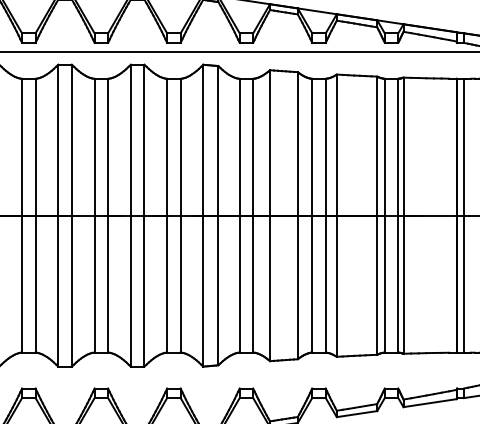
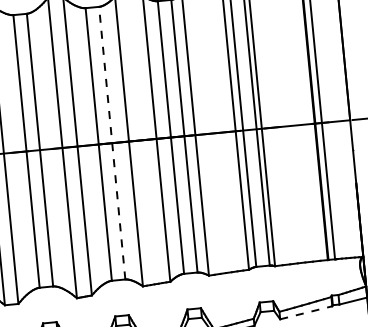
line: (253, 215) -> (112, 142), solid -> dashed
line: (430, 403) -> (306, 313), solid -> dashed

